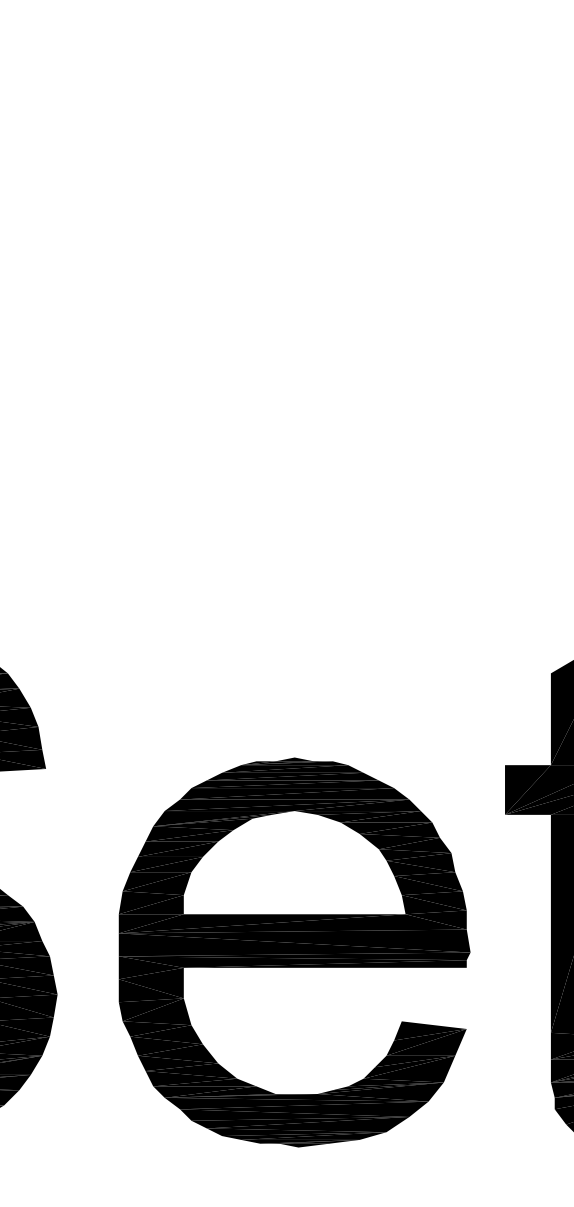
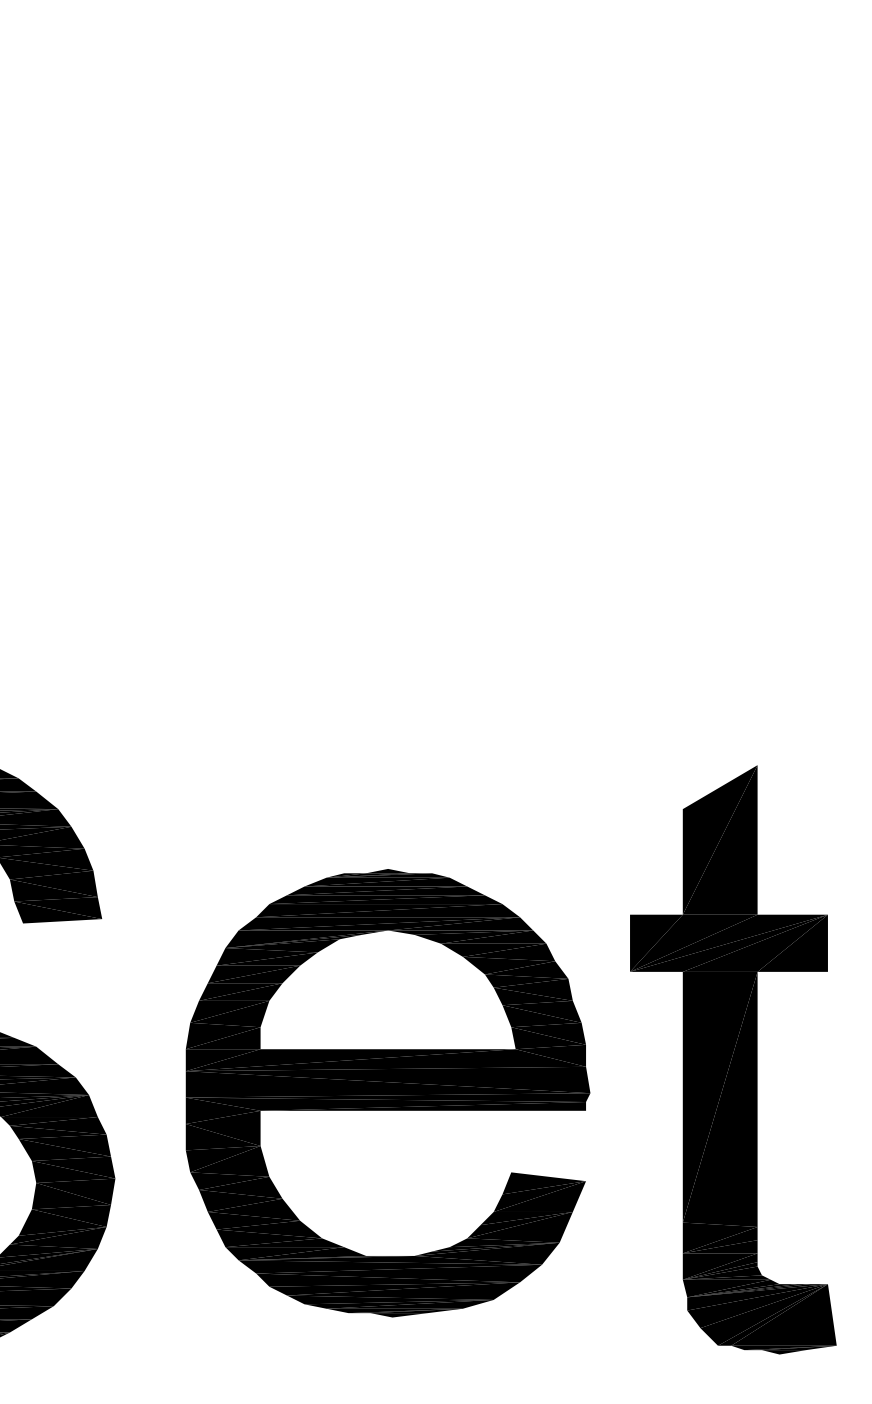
part: (294, 952) -> (387, 1093), moved

